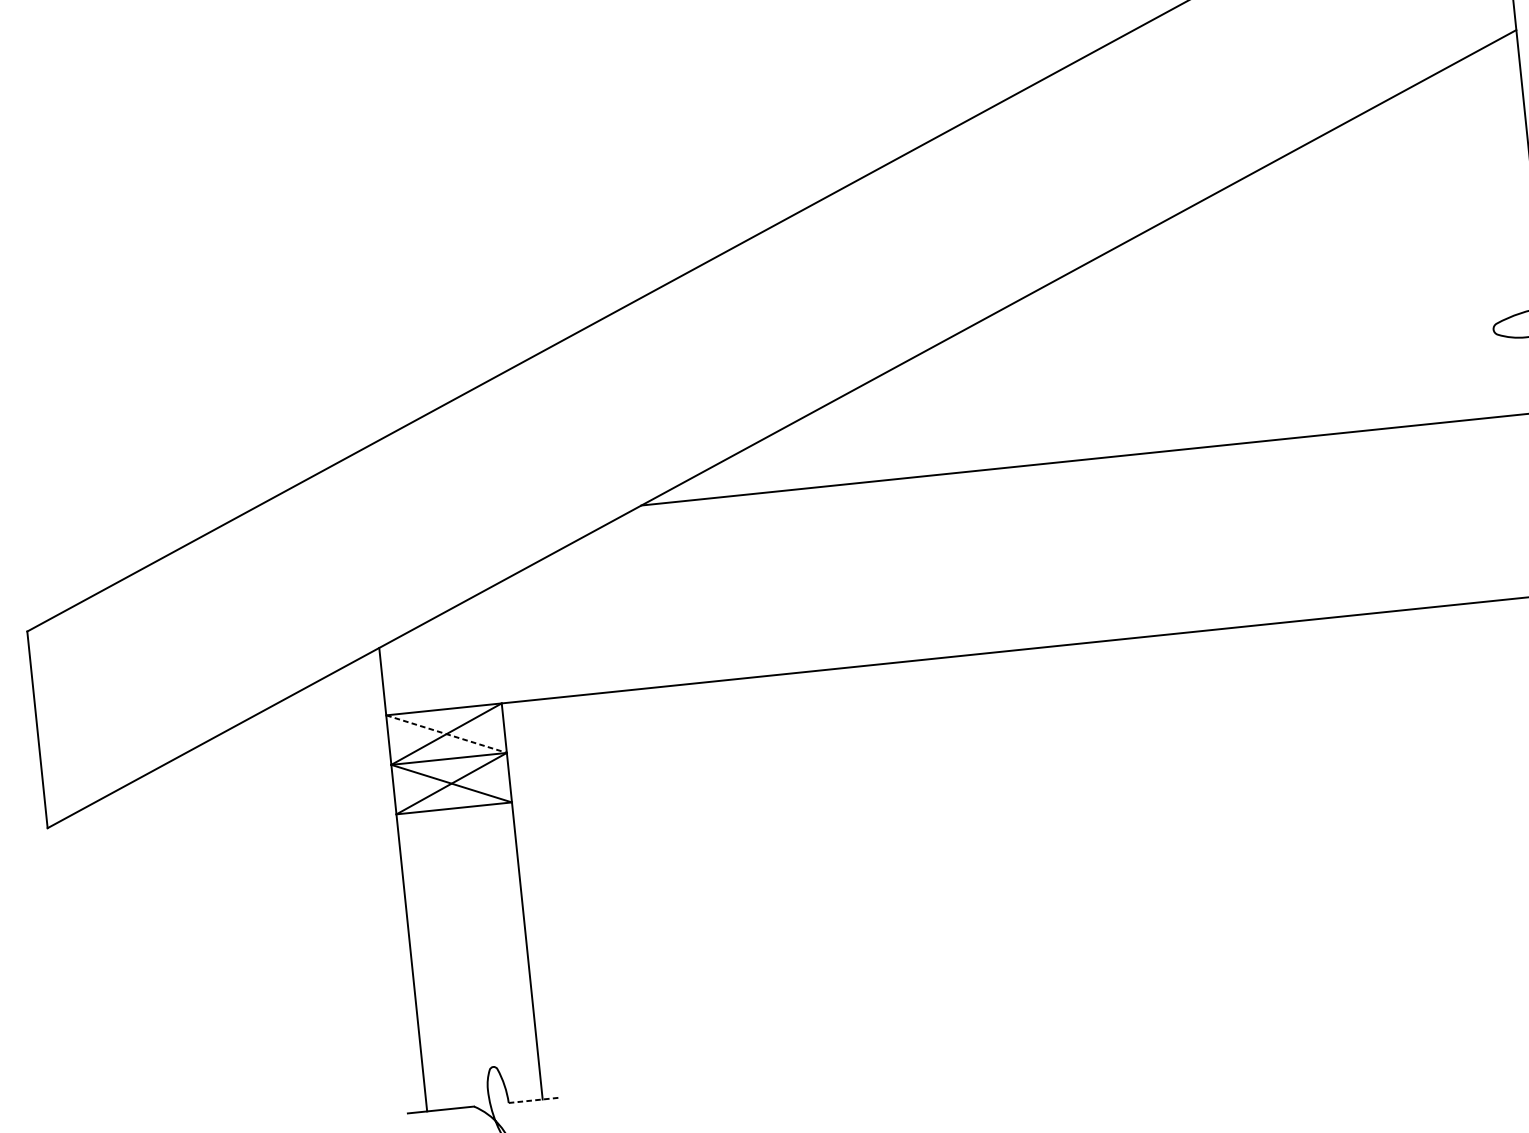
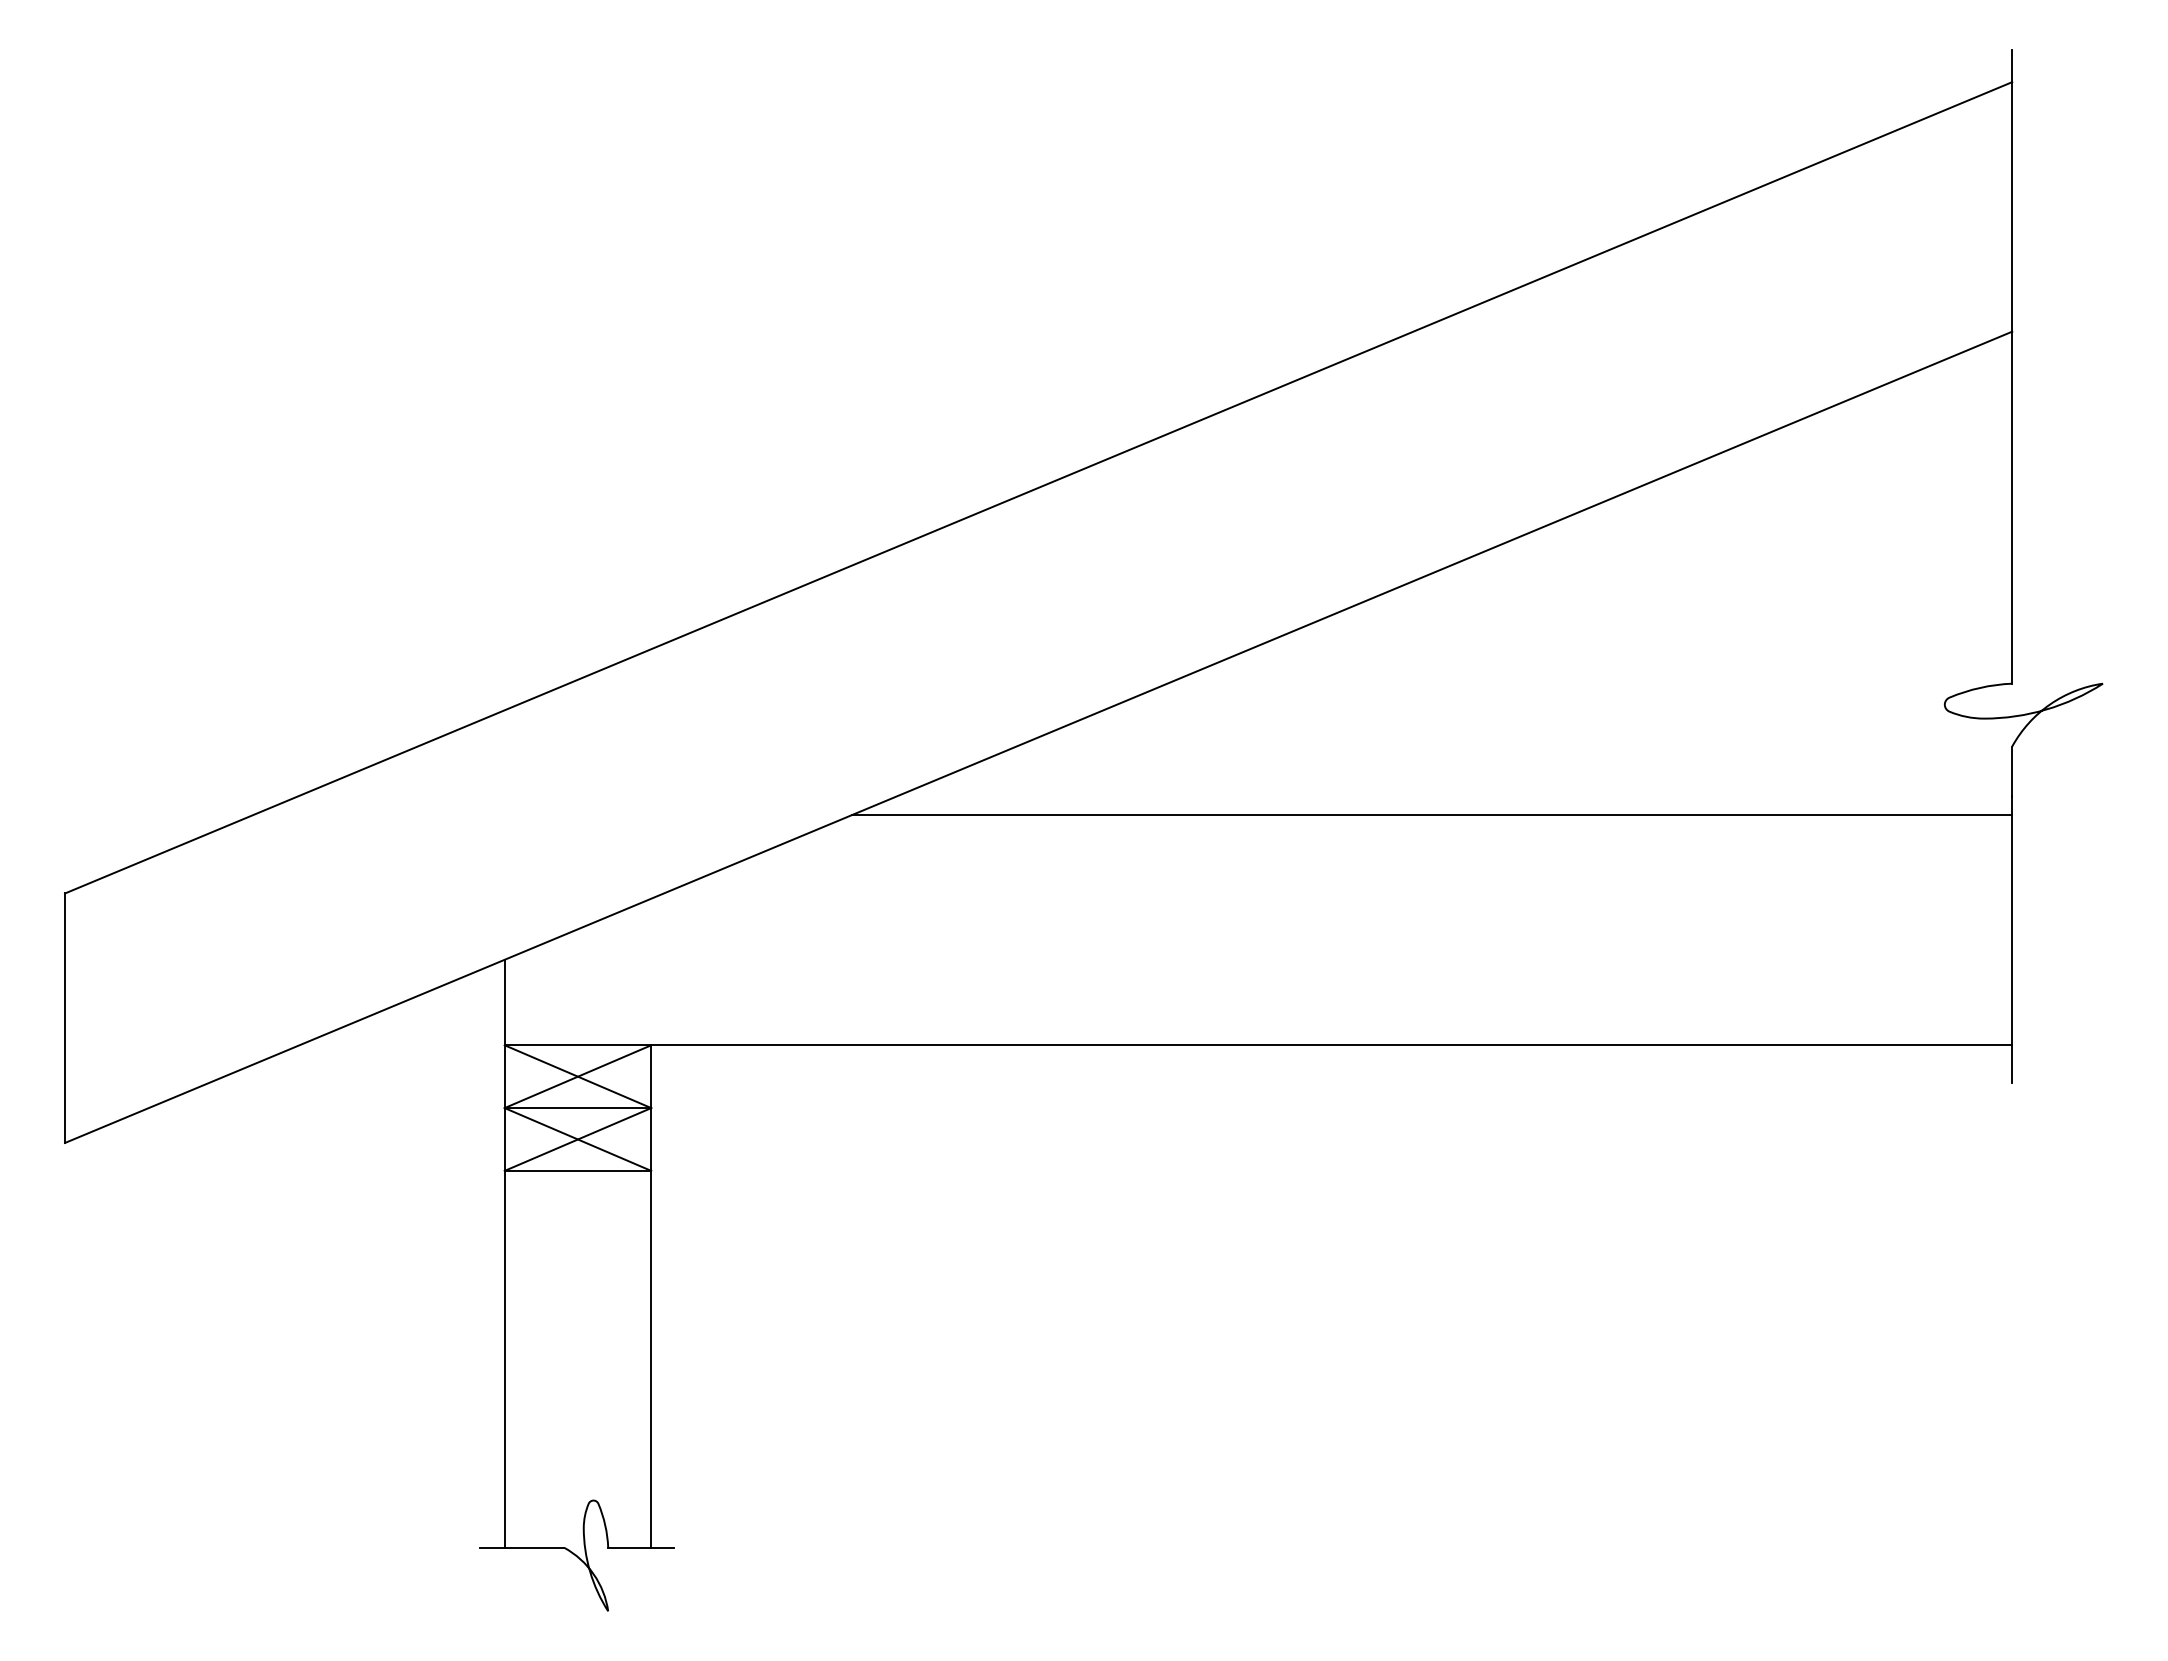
line: (446, 734) -> (577, 1076), dashed -> solid
line: (534, 1100) -> (641, 1547), dashed -> solid

